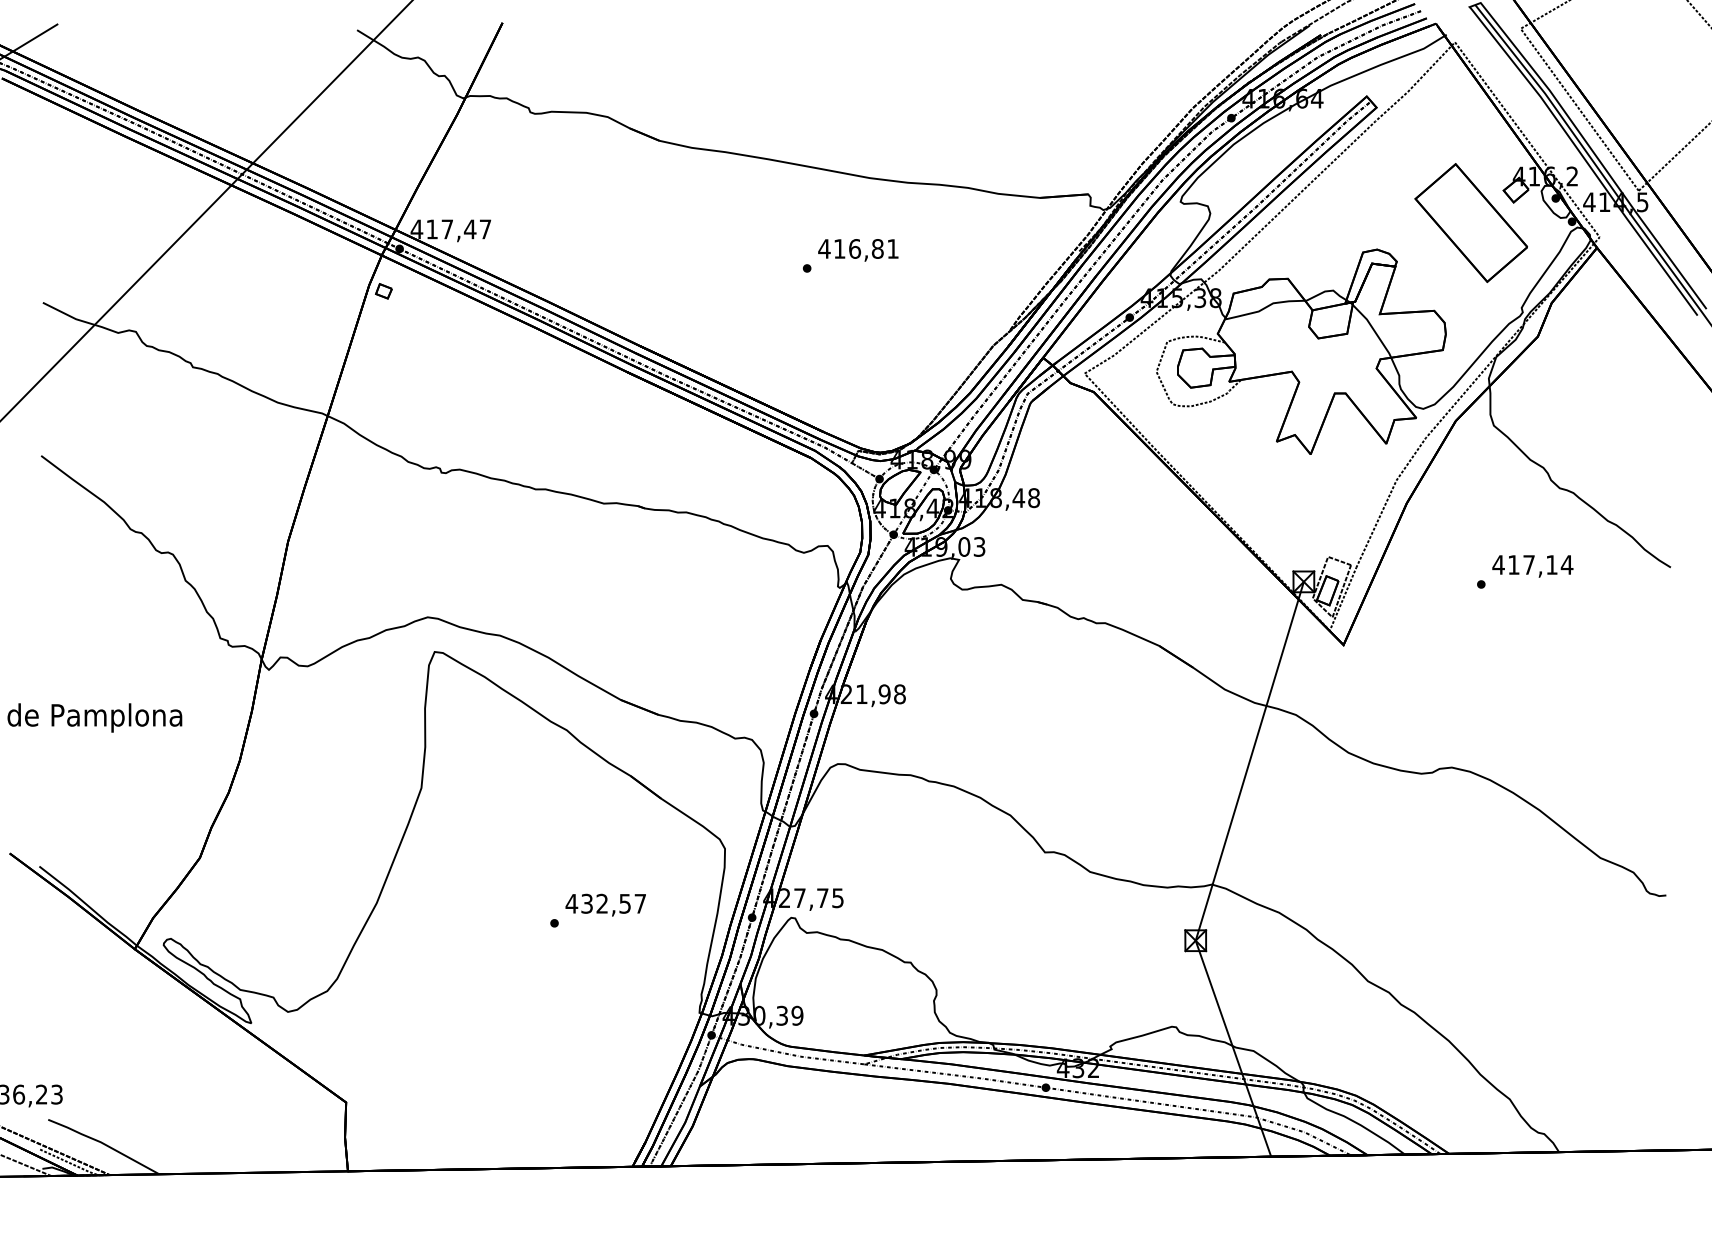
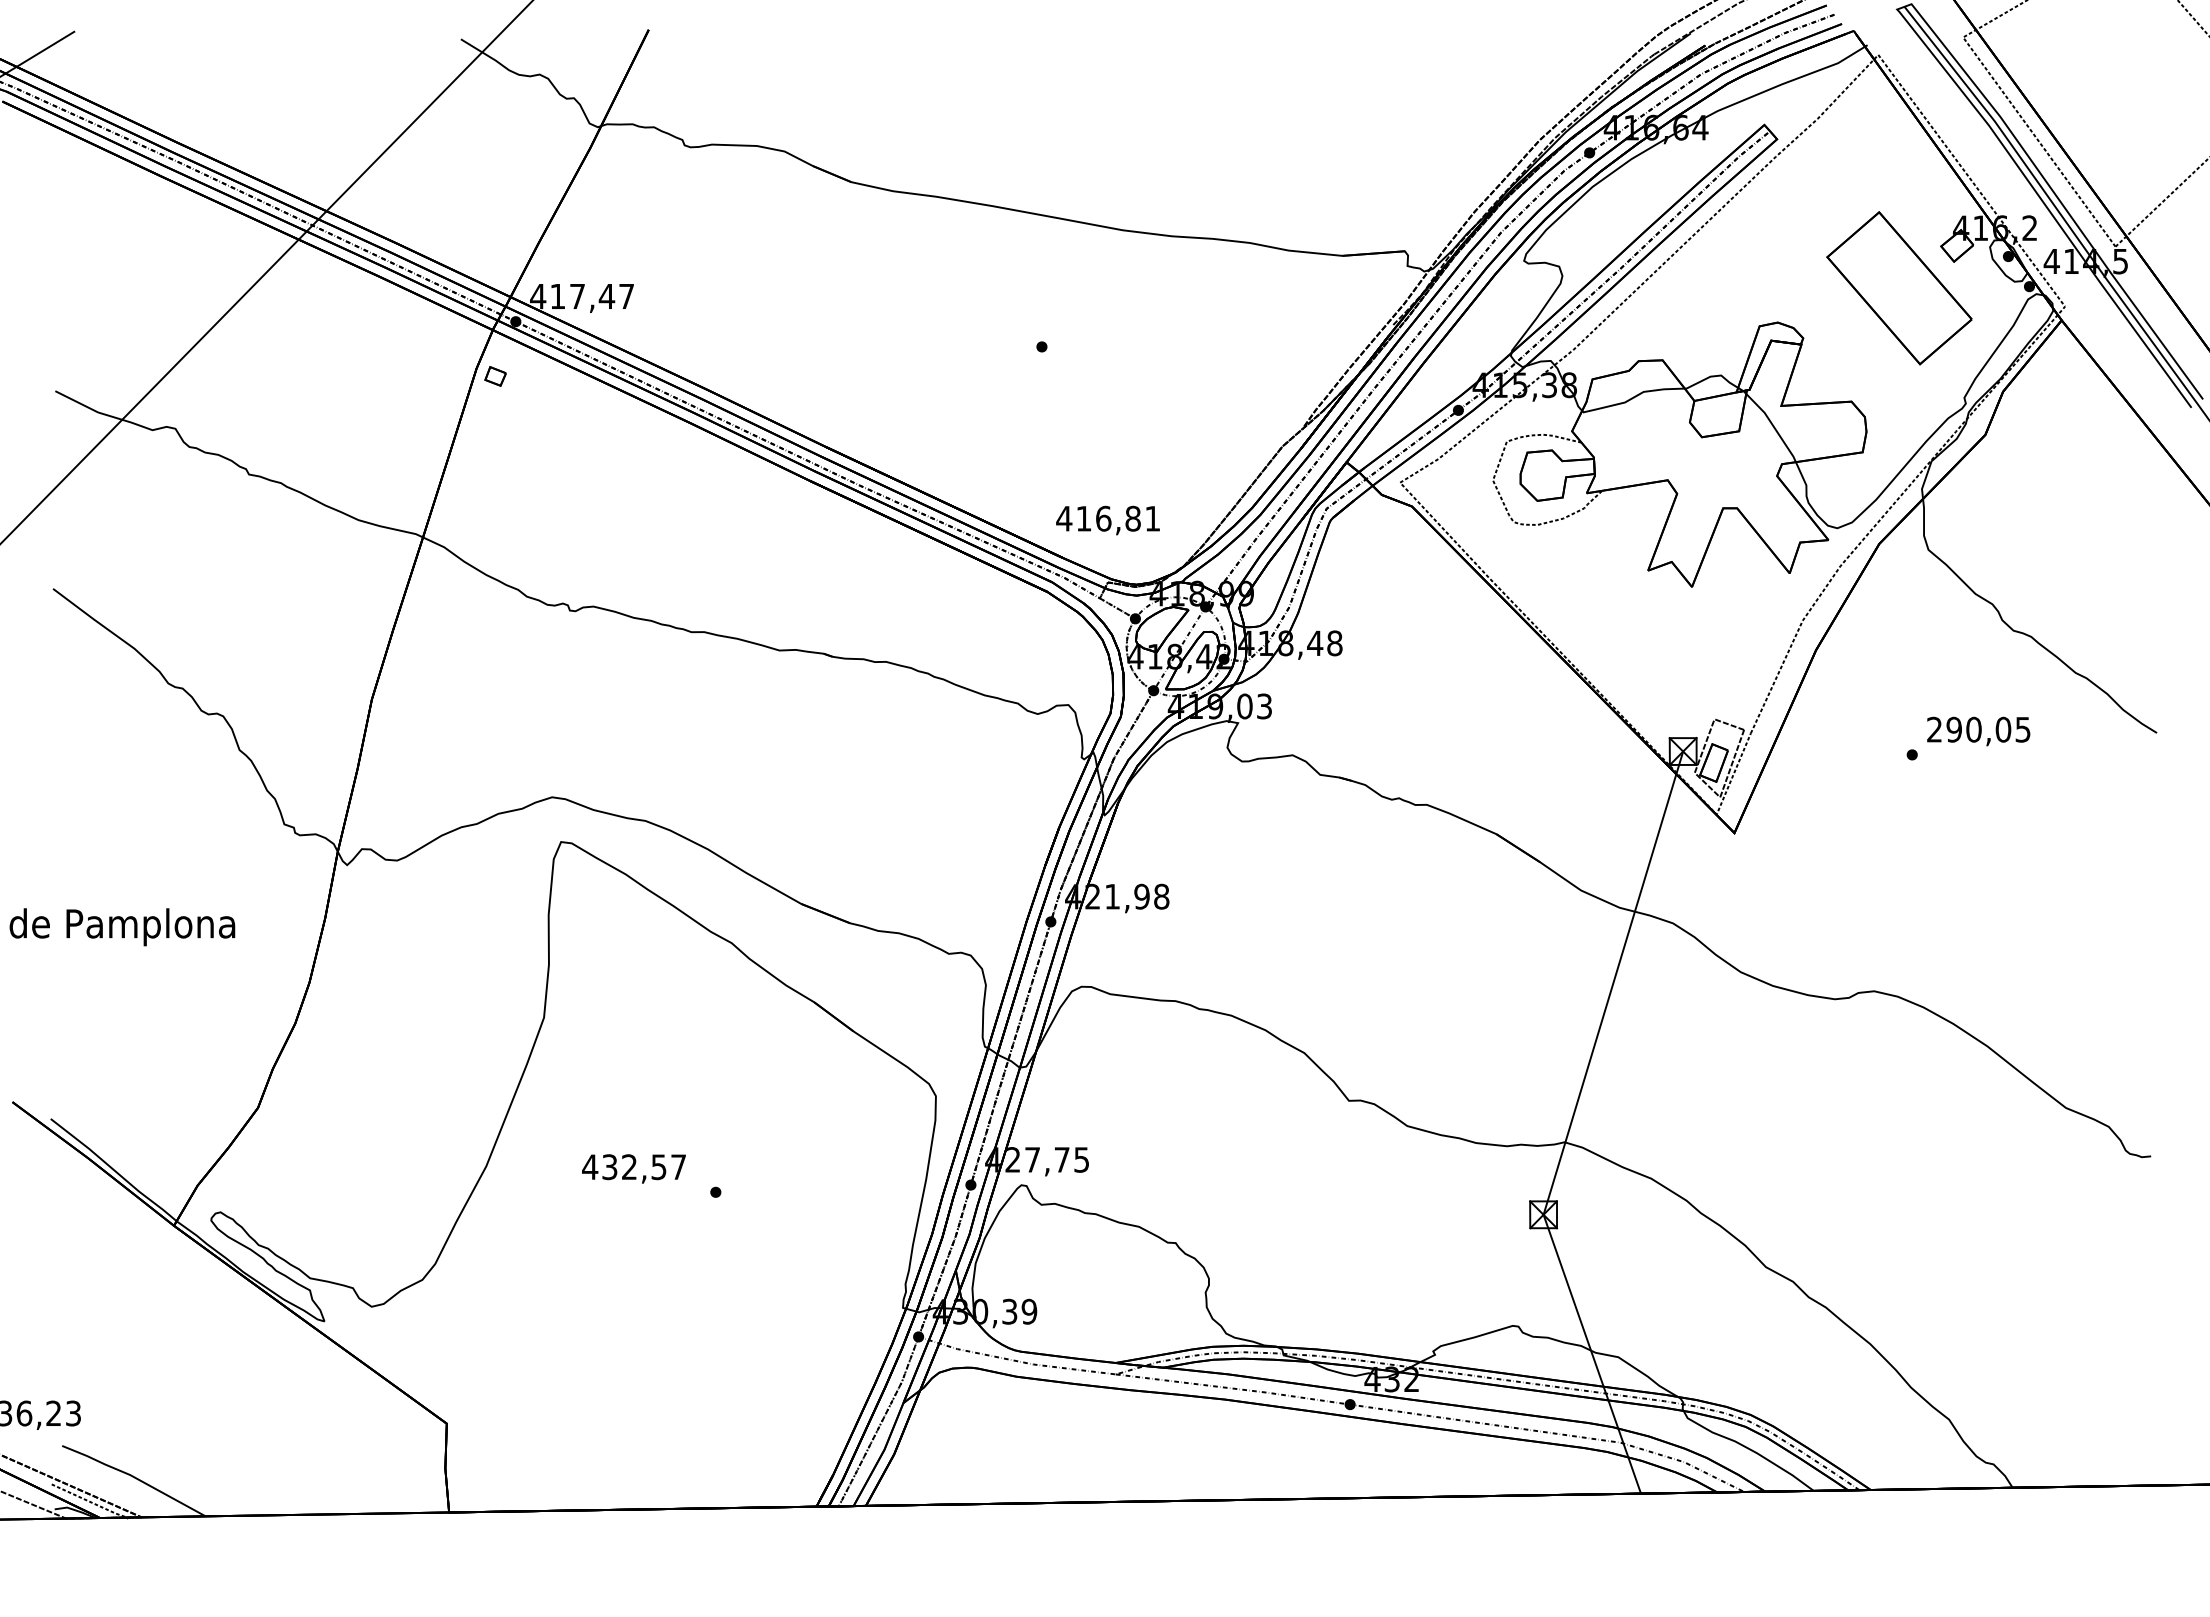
text: (857, 250) -> (1107, 520), moved
text: (1532, 564) -> (1978, 729), 417,14 -> 290,05
text: (605, 904) -> (633, 1168), moved

